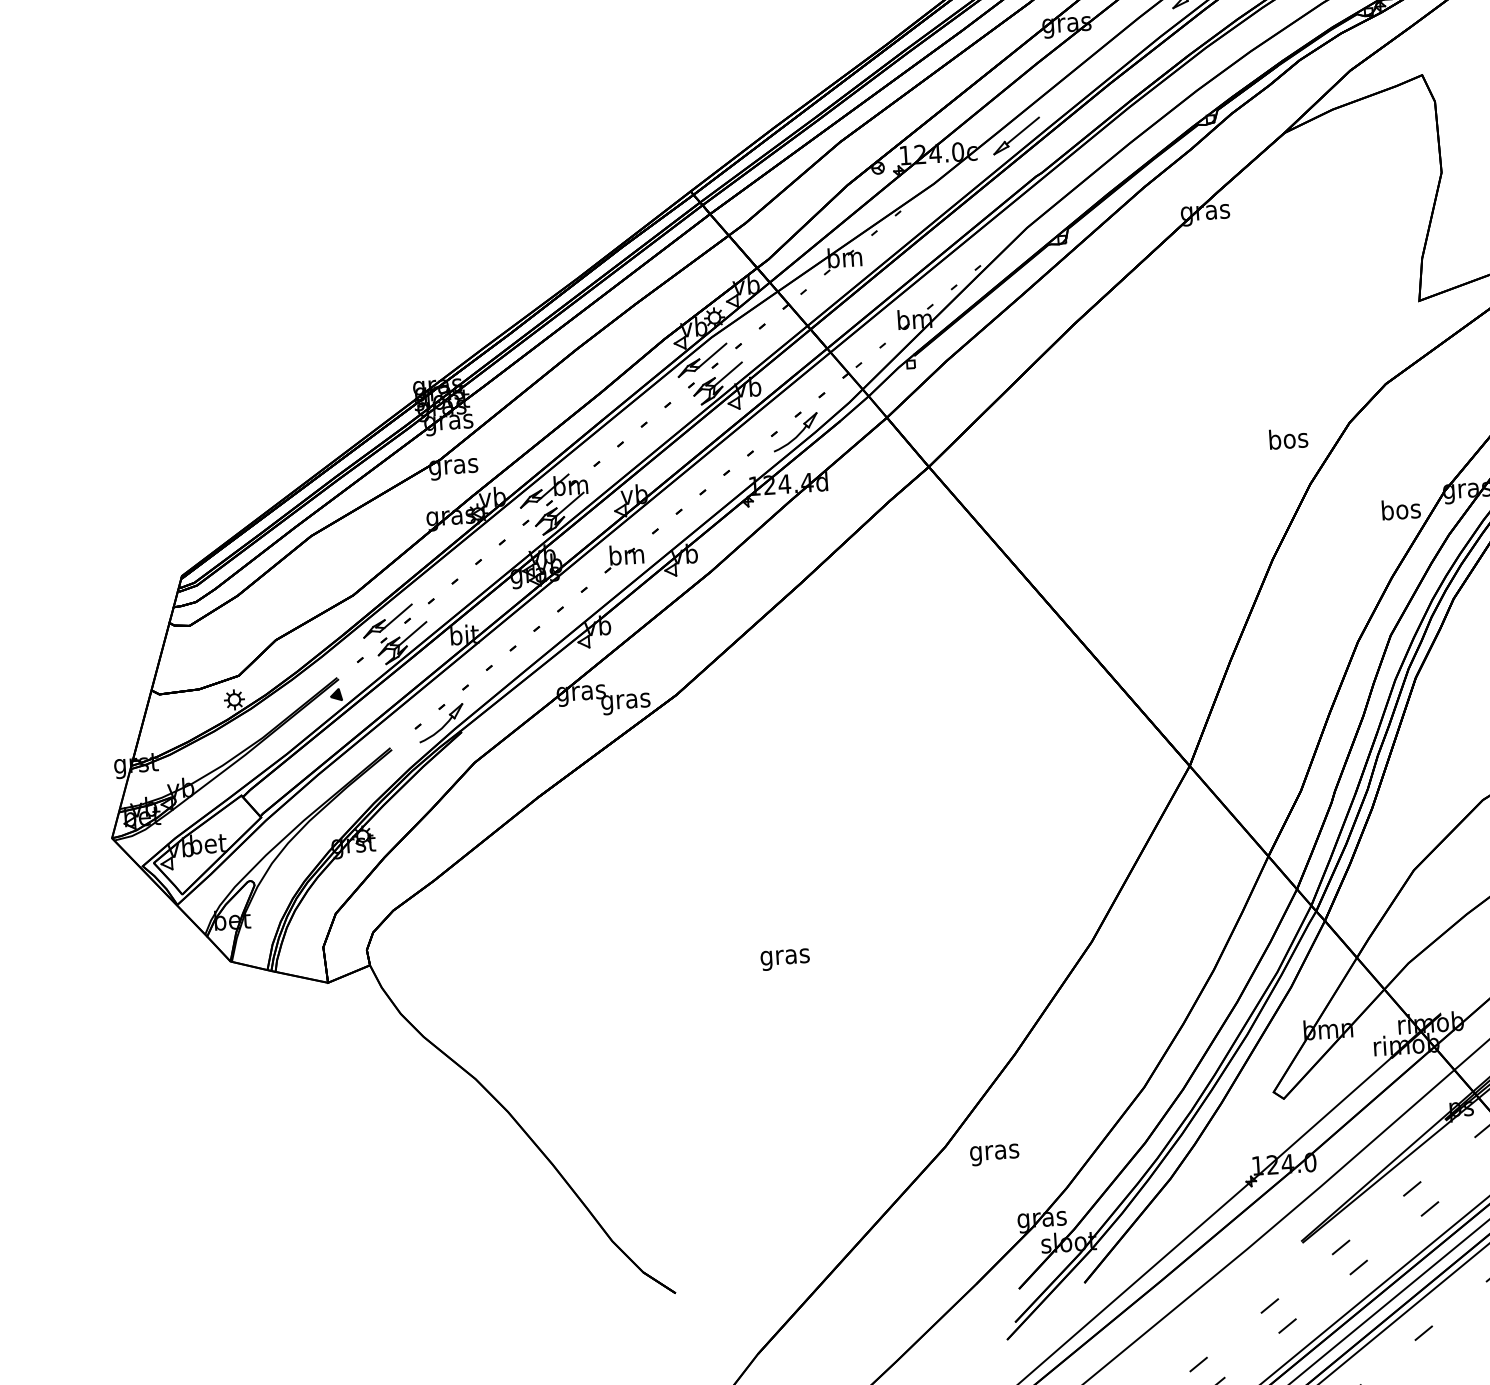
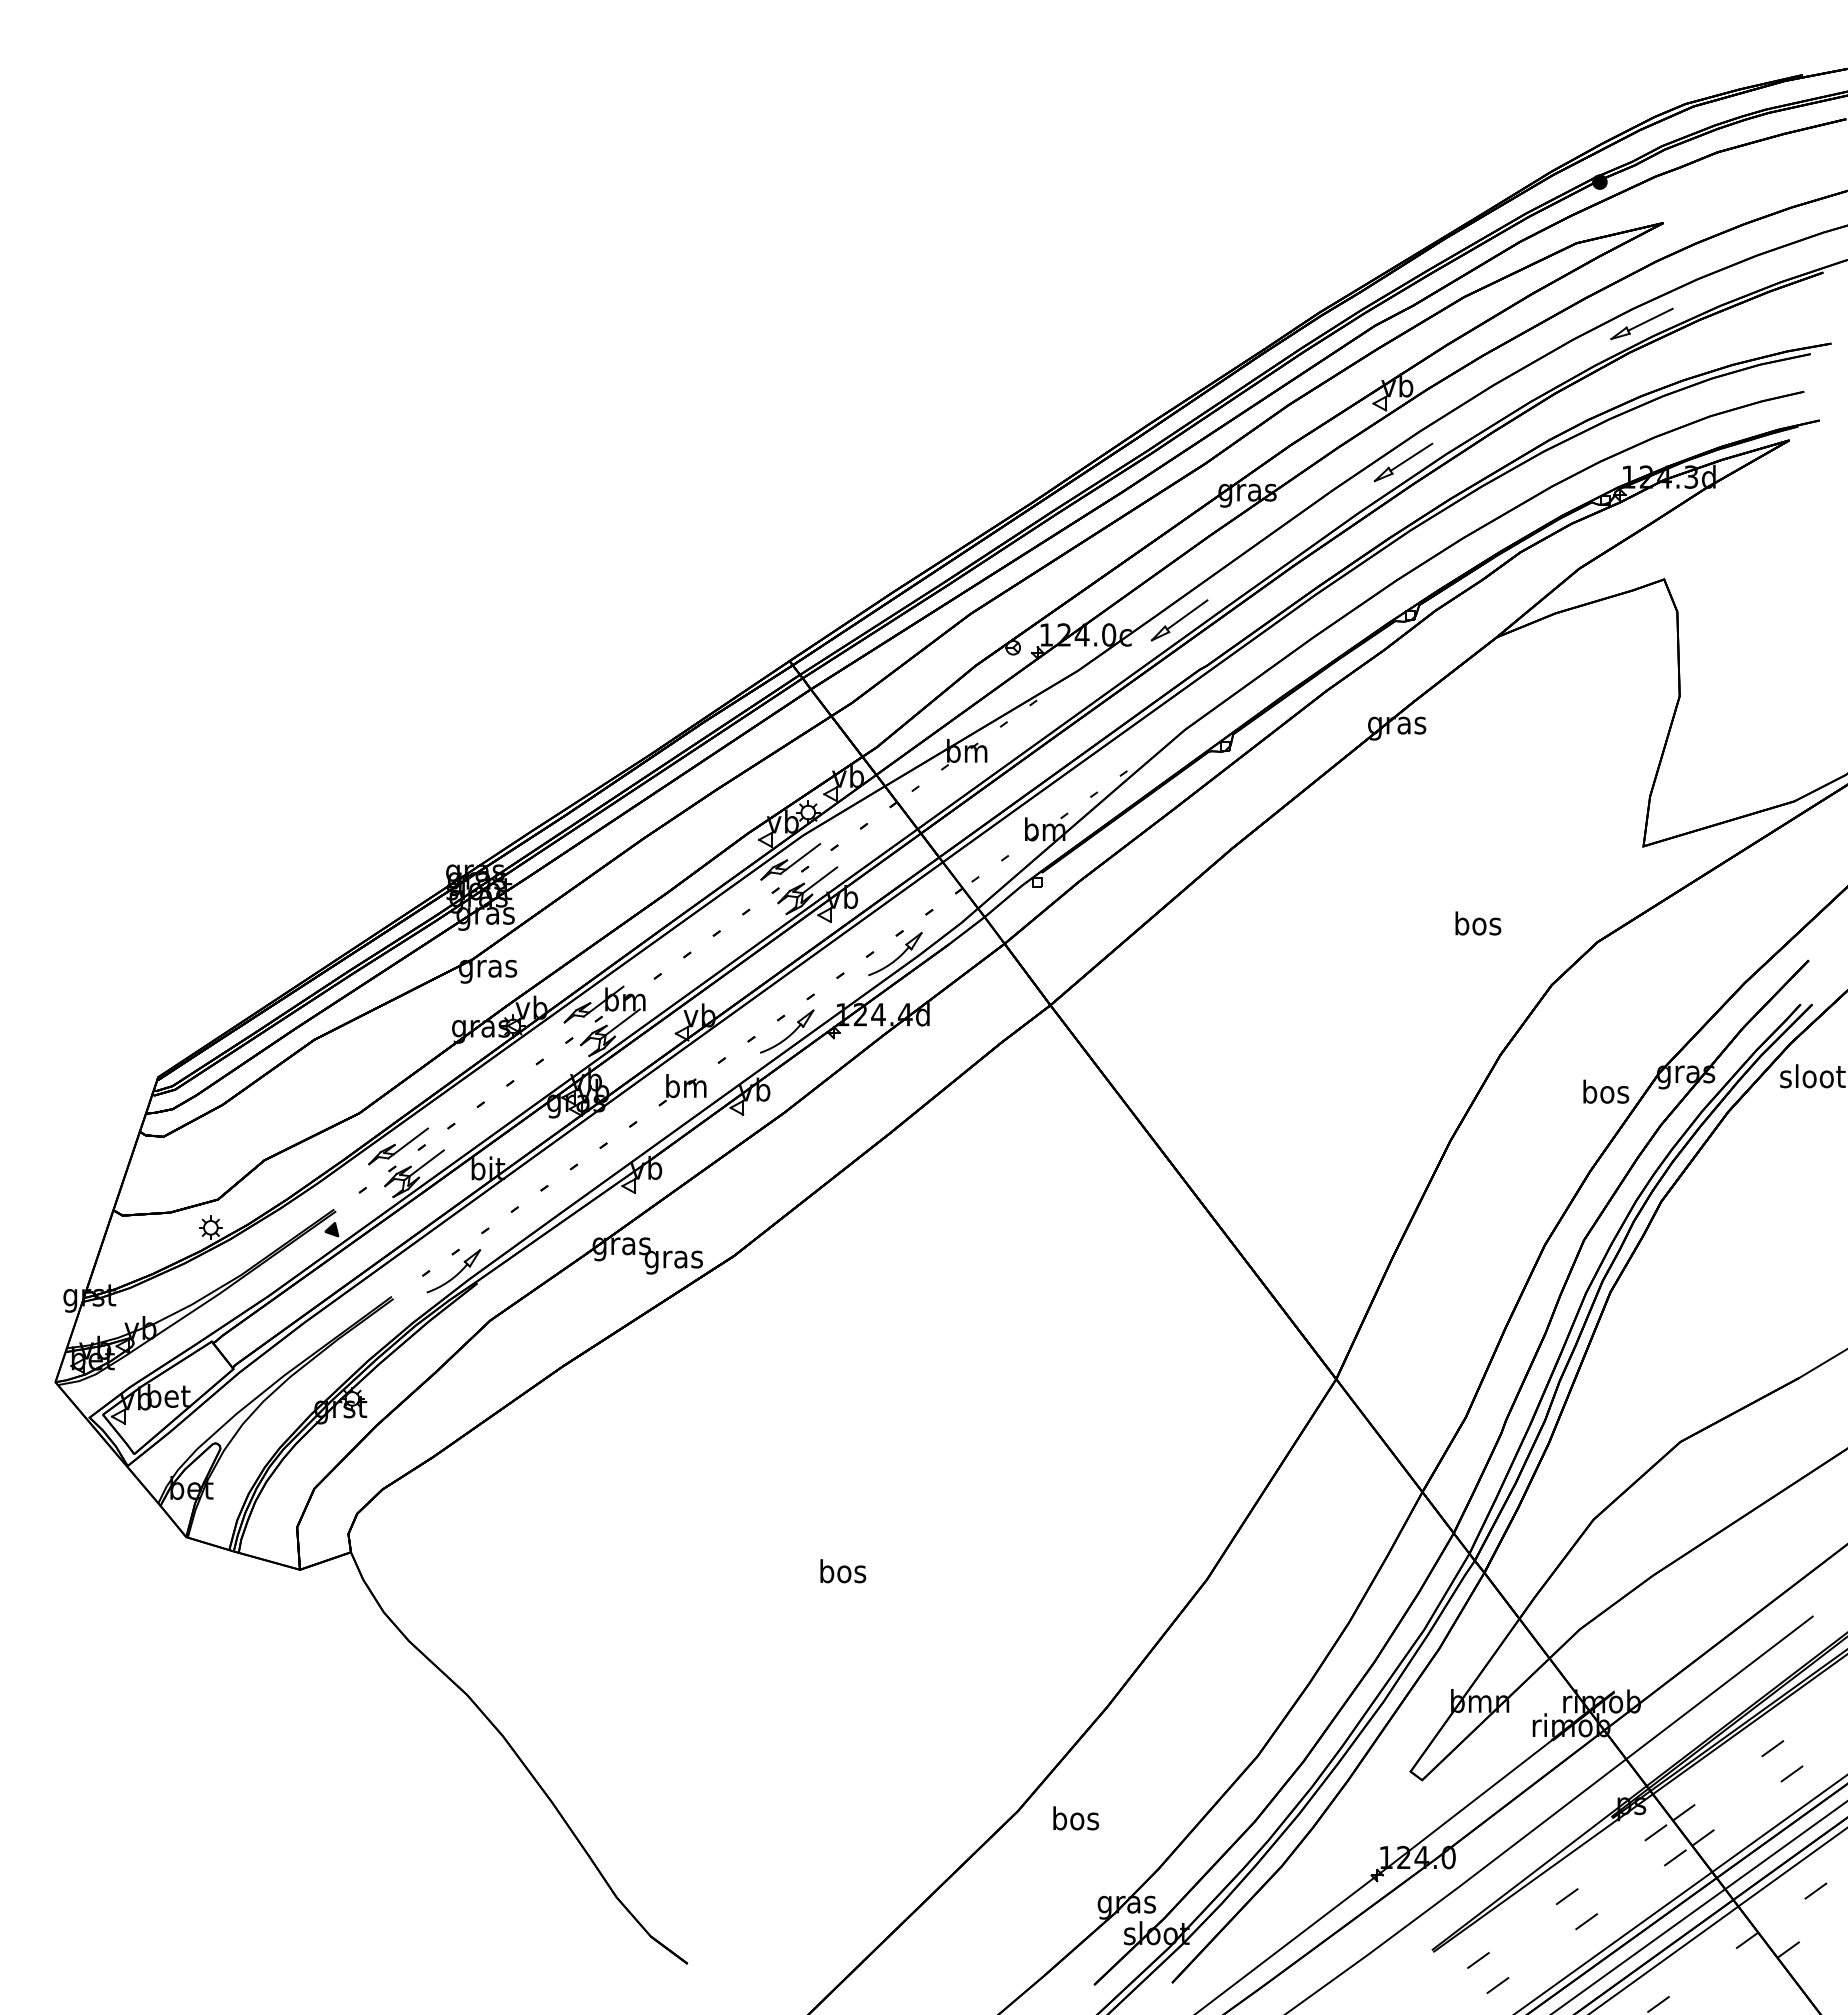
text: (1288, 438) -> (1478, 923), moved
part: (709, 503) -> (787, 1031), added
text: (784, 957) -> (842, 1574), gras -> bos
text: (994, 1152) -> (1075, 1821), gras -> bos

